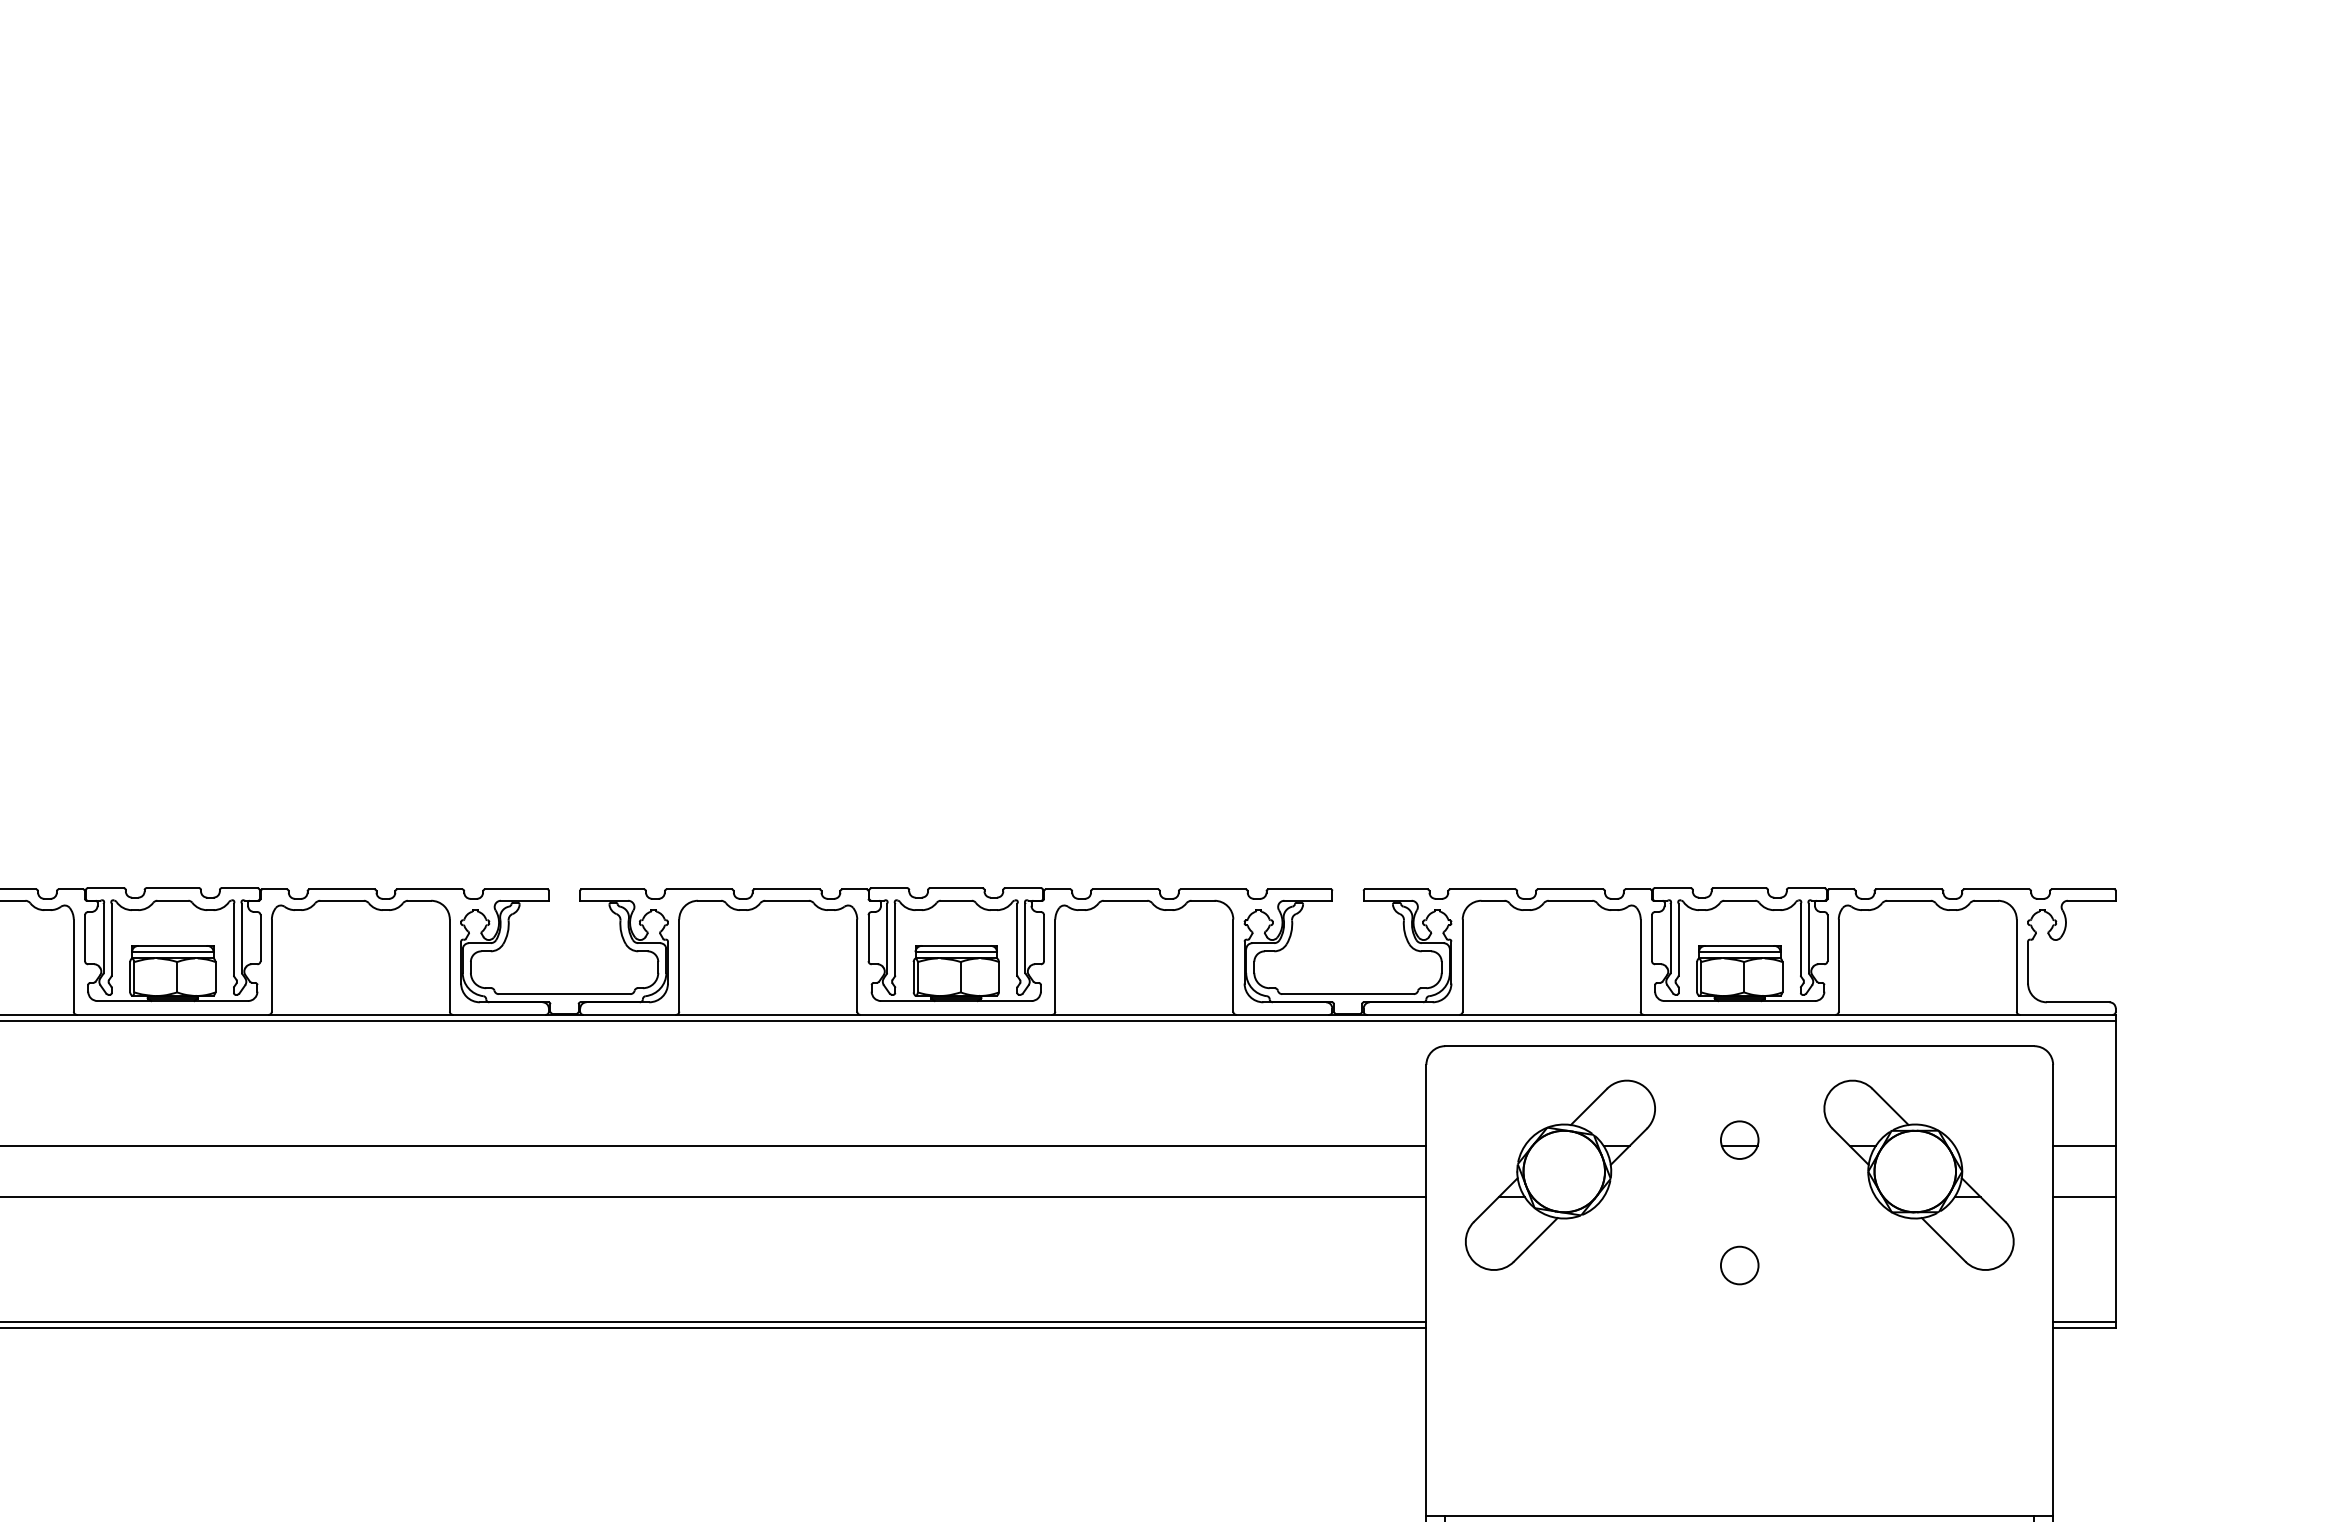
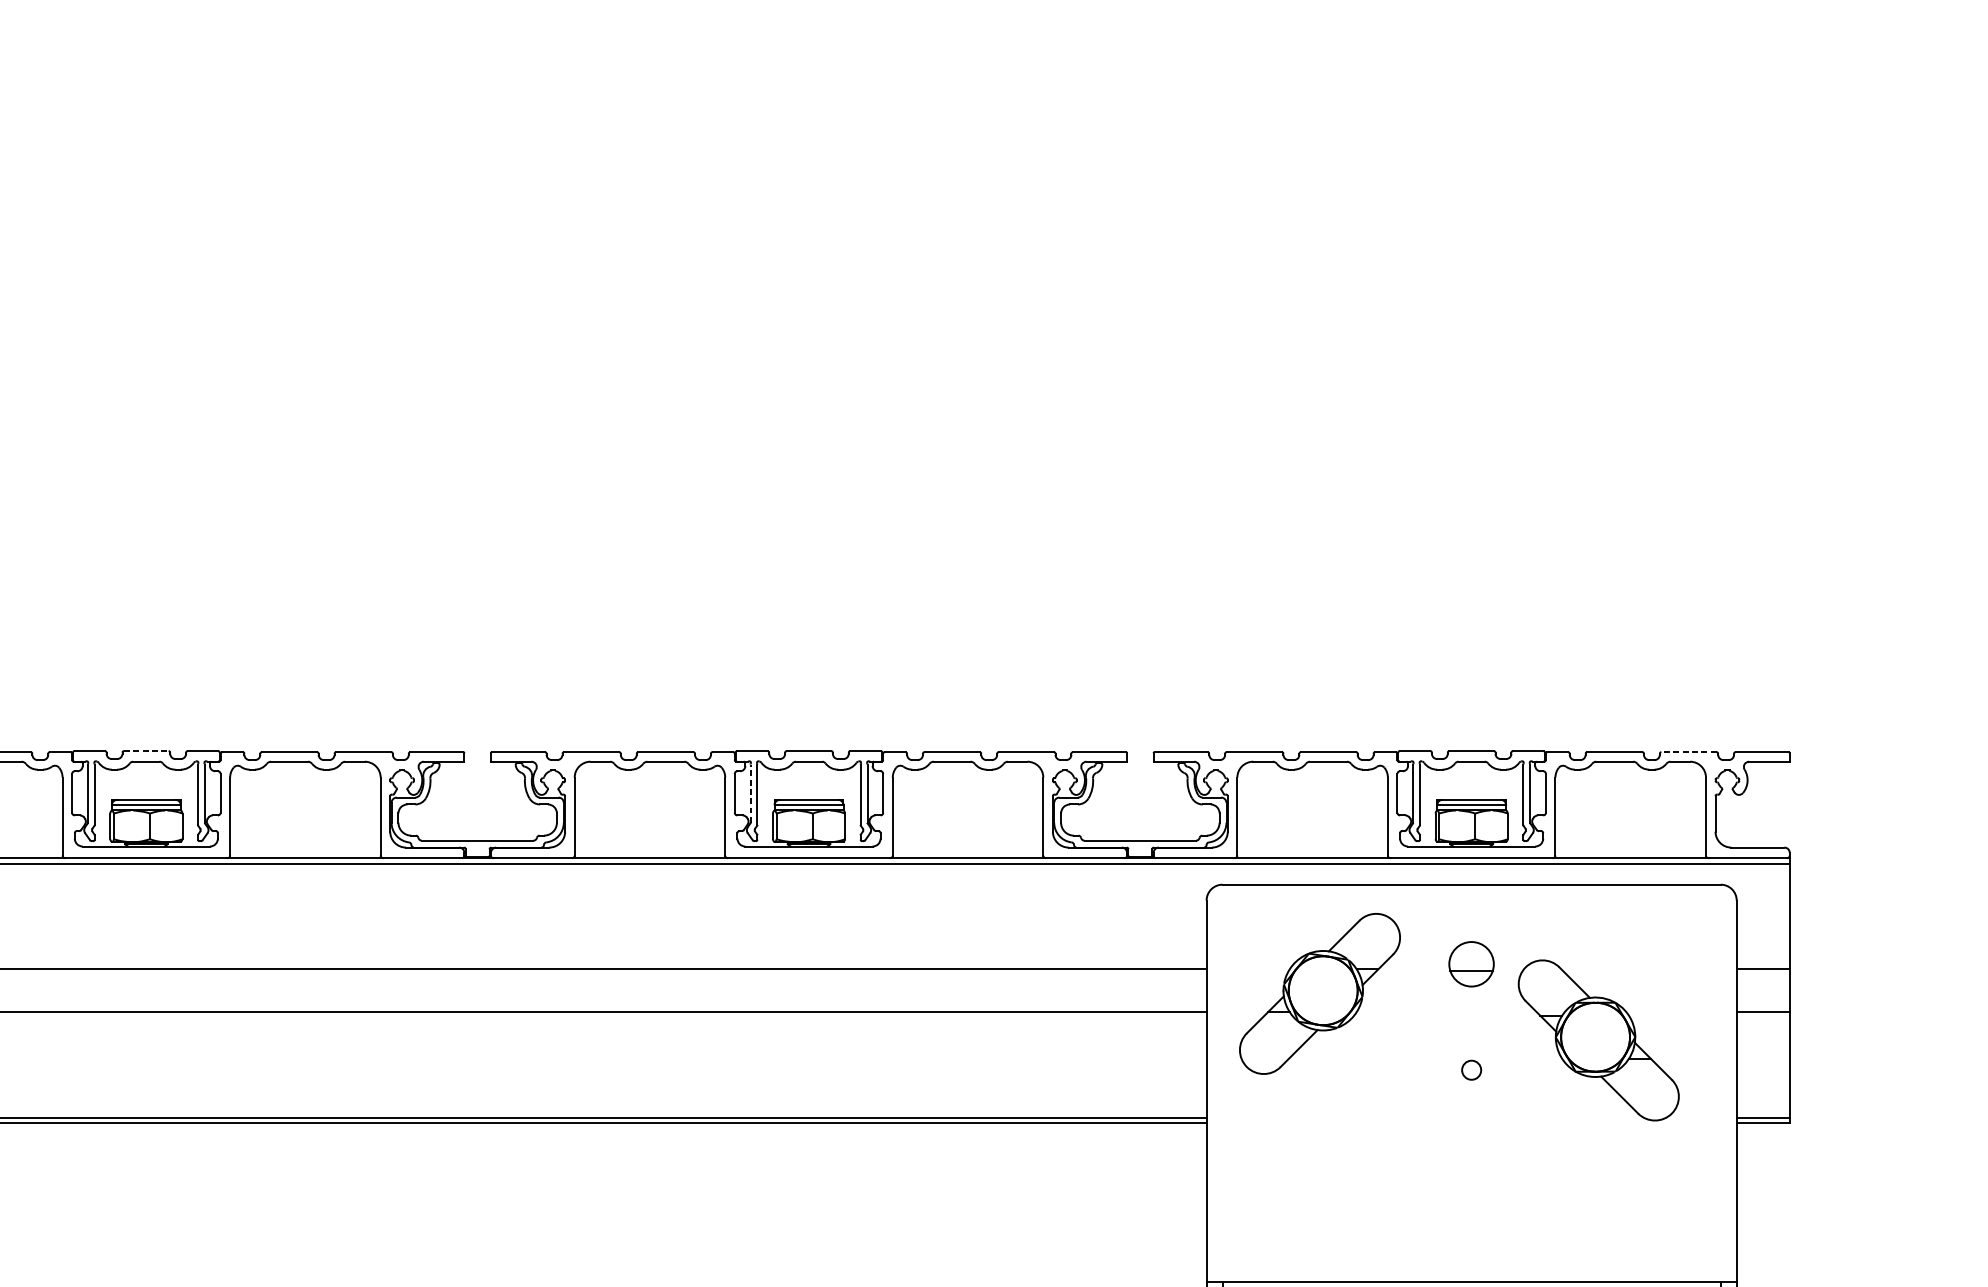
line: (173, 888) -> (146, 751), solid -> dashed
line: (1996, 889) -> (1688, 752), solid -> dashed
line: (887, 938) -> (750, 793), solid -> dashed
part: (1739, 1139) -> (1471, 963), size x1.4
part: (1918, 1174) -> (1598, 1039), moved
circle: (1739, 1265) -> (1471, 1070), size x0.6

